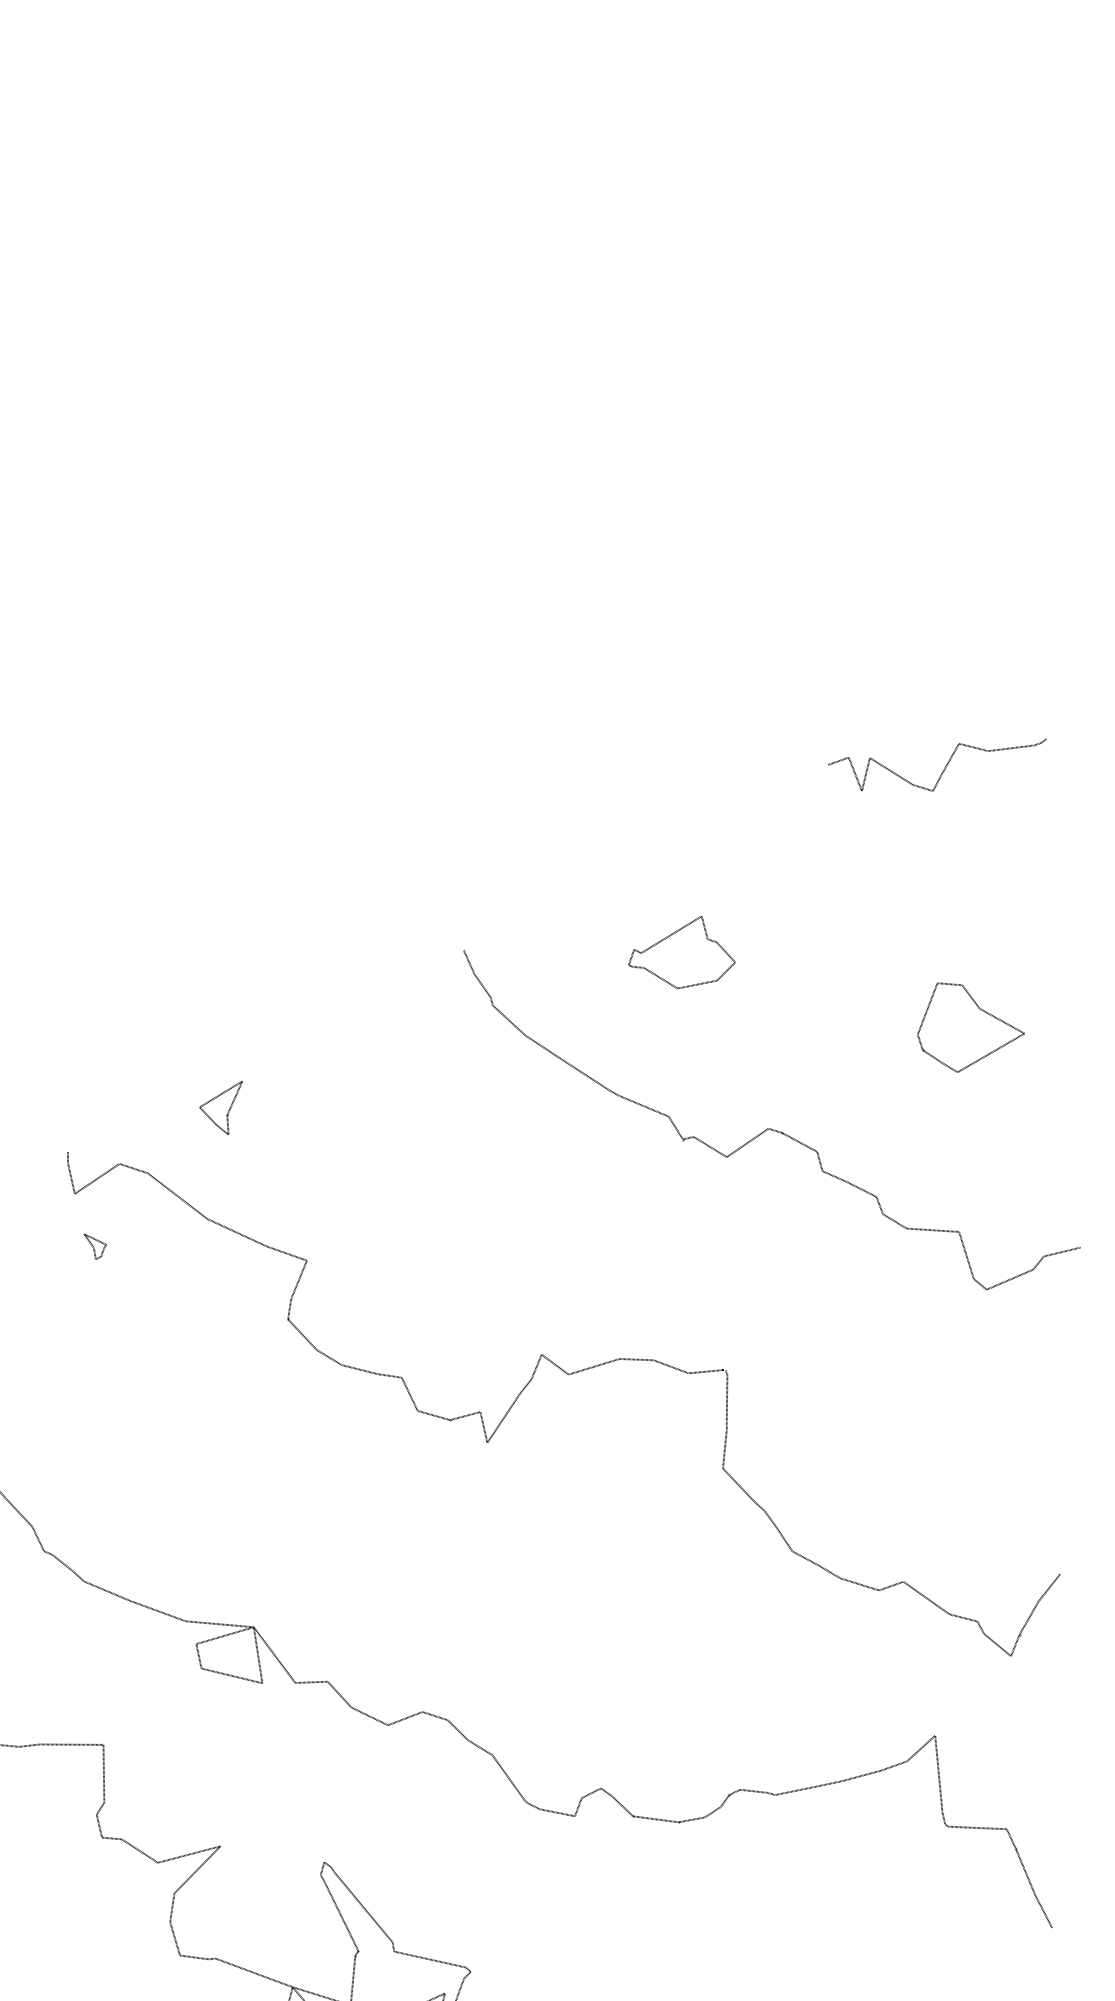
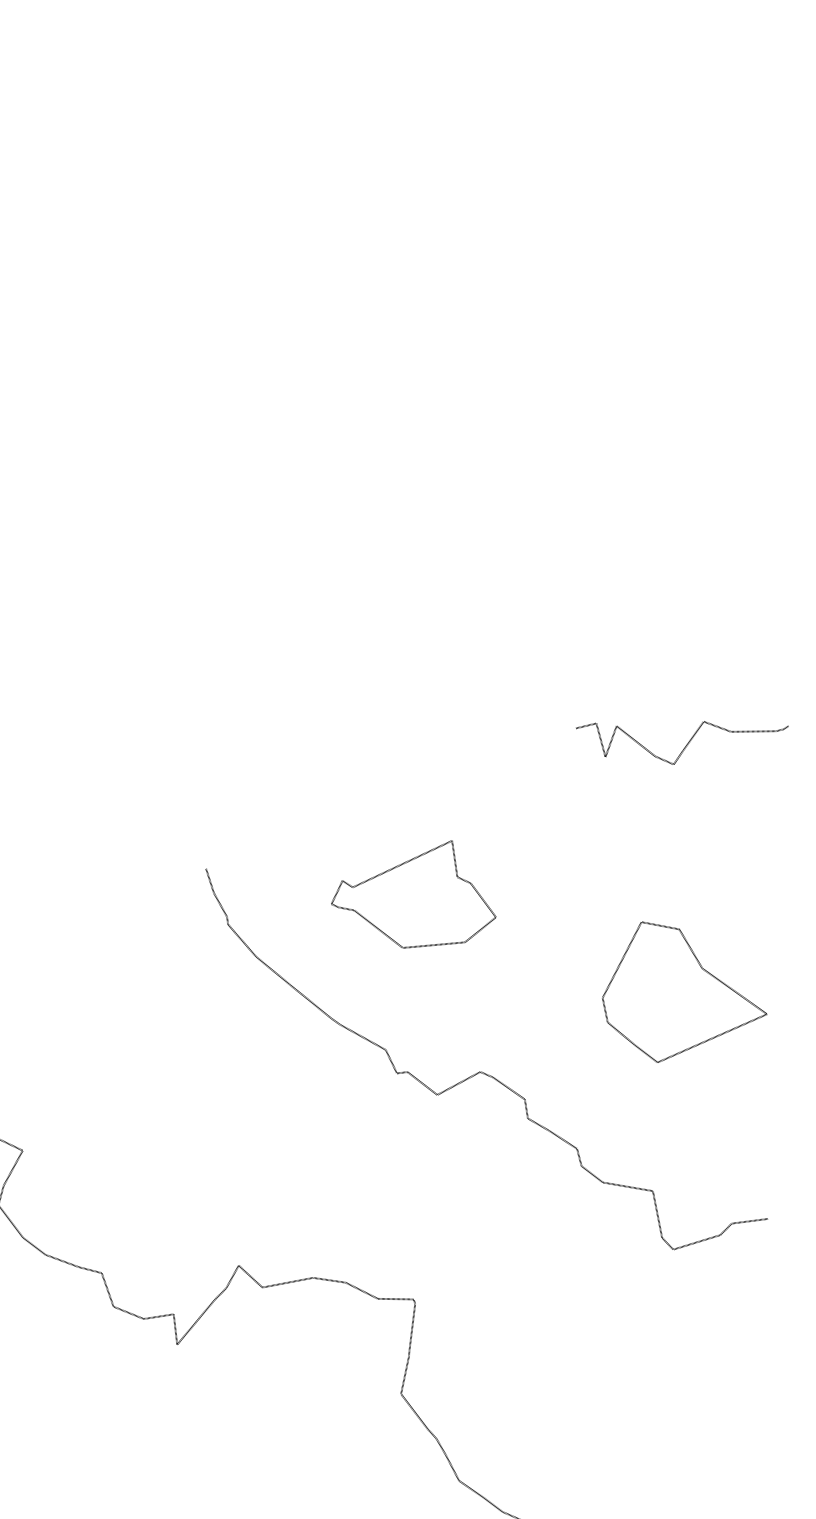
part: (681, 952) -> (415, 893), size x1.6
part: (970, 1027) -> (685, 995), size x1.6

